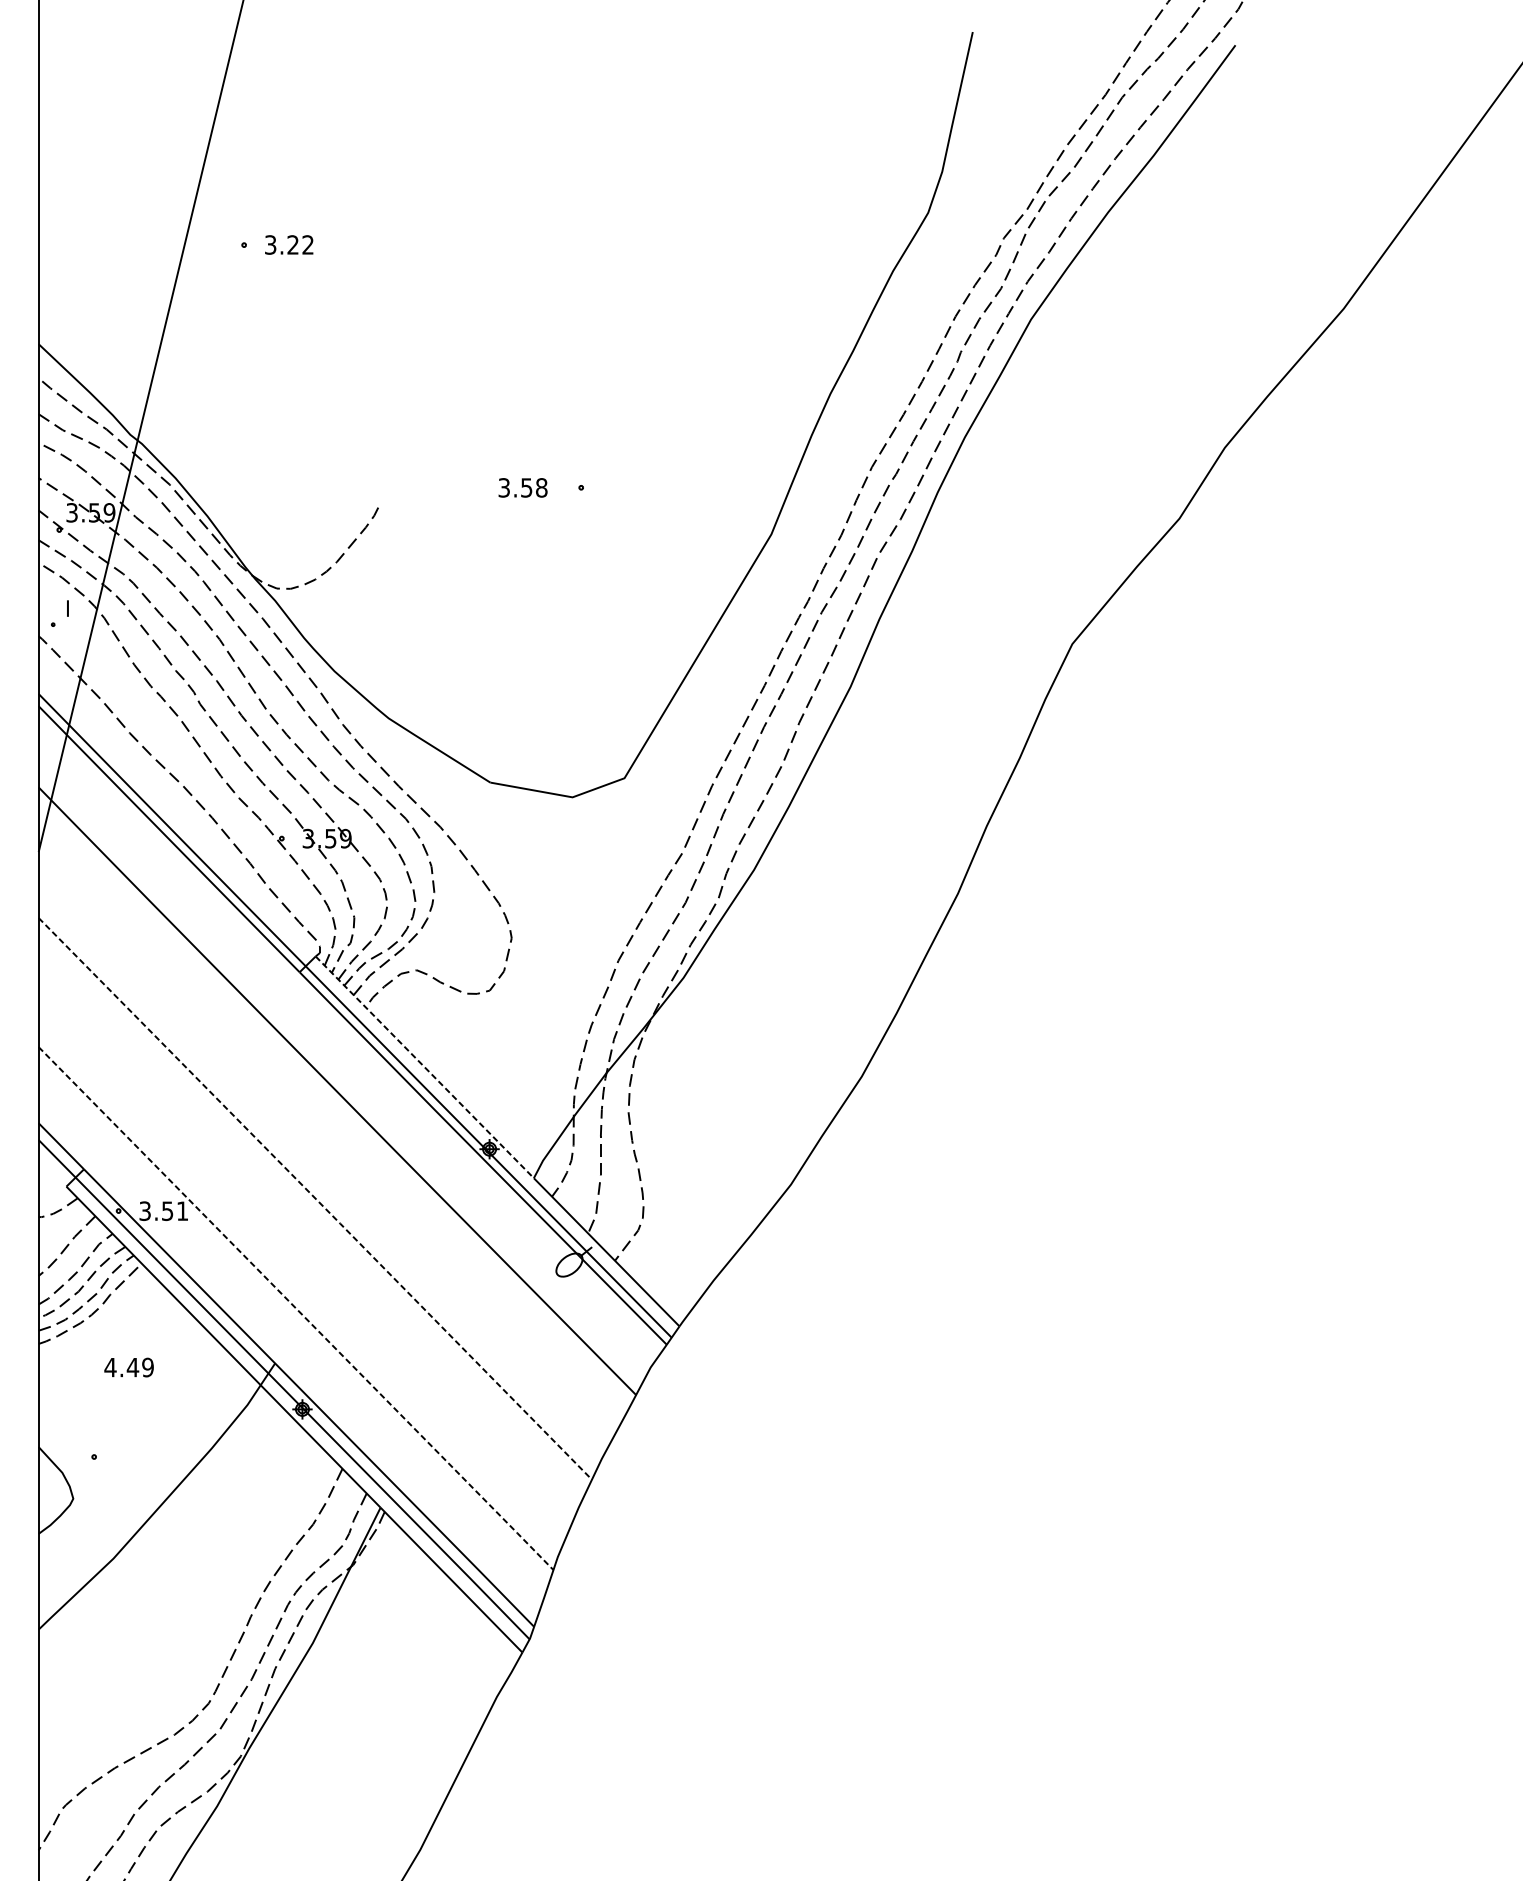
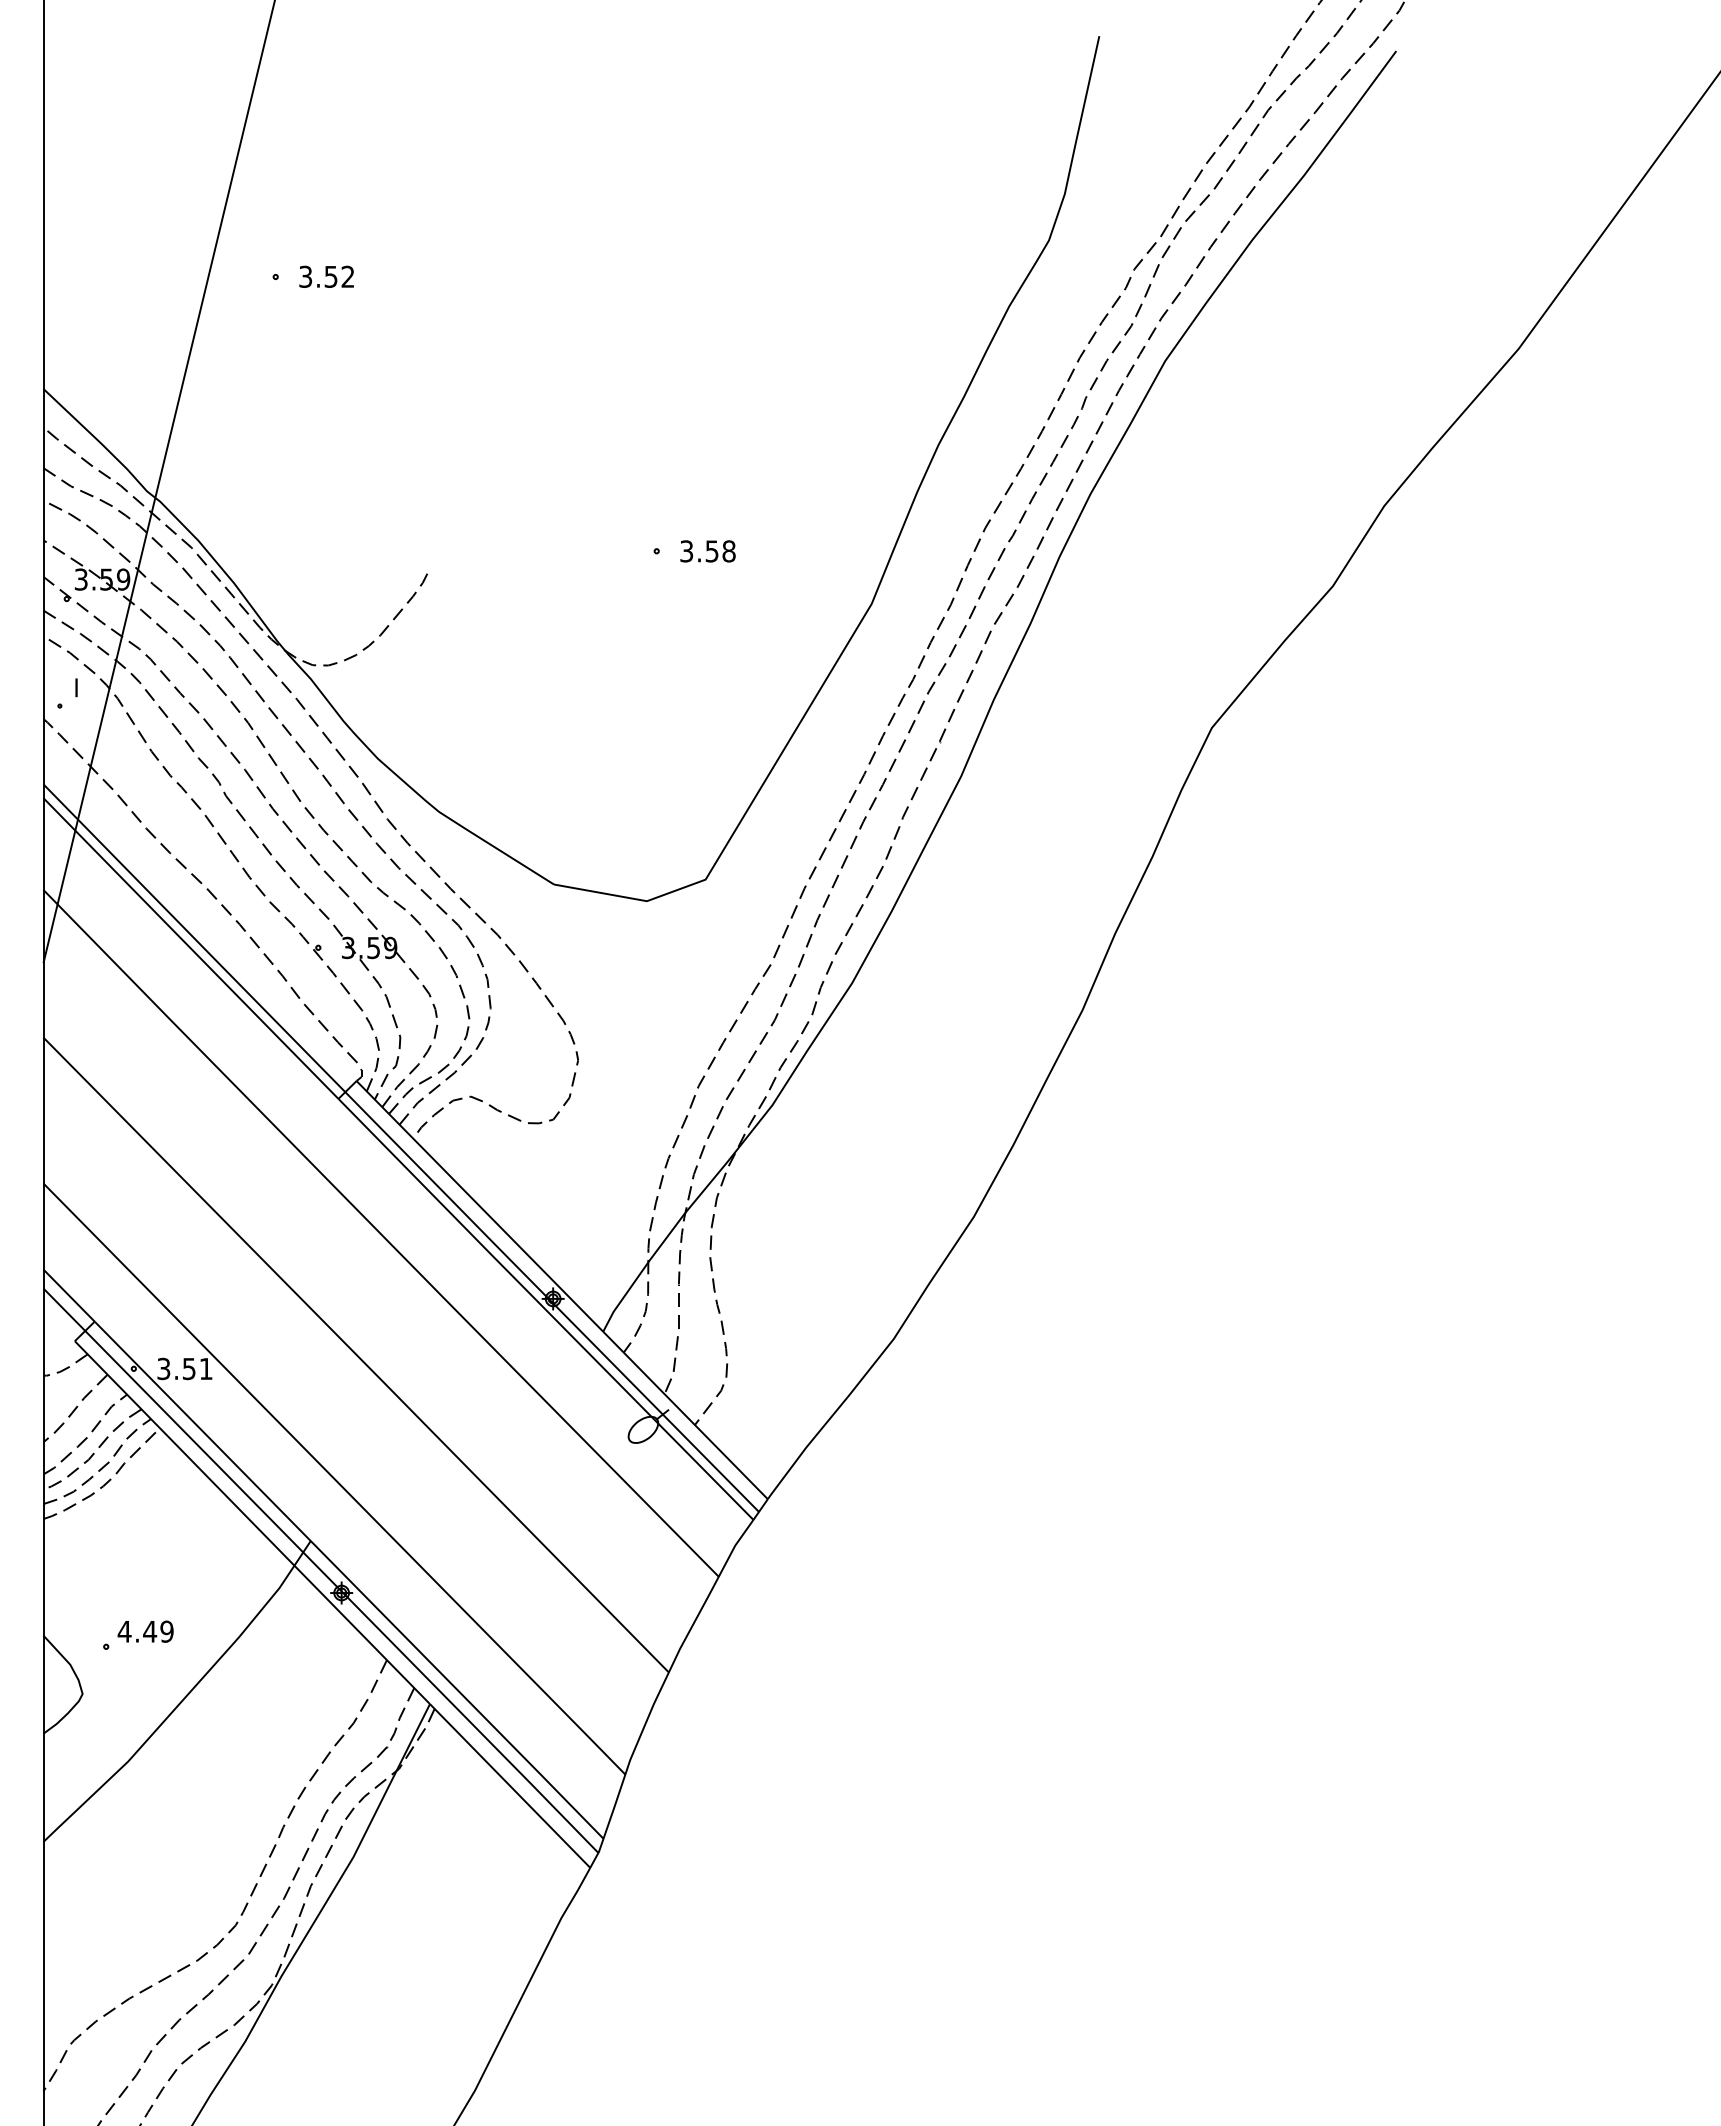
text: (292, 244) -> (330, 276), 3.22 -> 3.52
text: (522, 487) -> (707, 551), moved
line: (424, 1067) -> (479, 1206), dashed -> solid
line: (315, 1199) -> (356, 1355), dashed -> solid
line: (297, 1308) -> (335, 1479), dashed -> solid
text: (128, 1367) -> (145, 1631), moved

